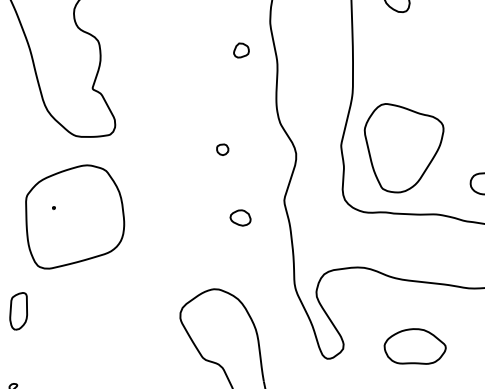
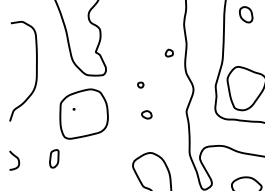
part: (239, 49) -> (168, 52), moved
part: (222, 148) -> (140, 84), moved
part: (239, 217) -> (146, 114), moved

